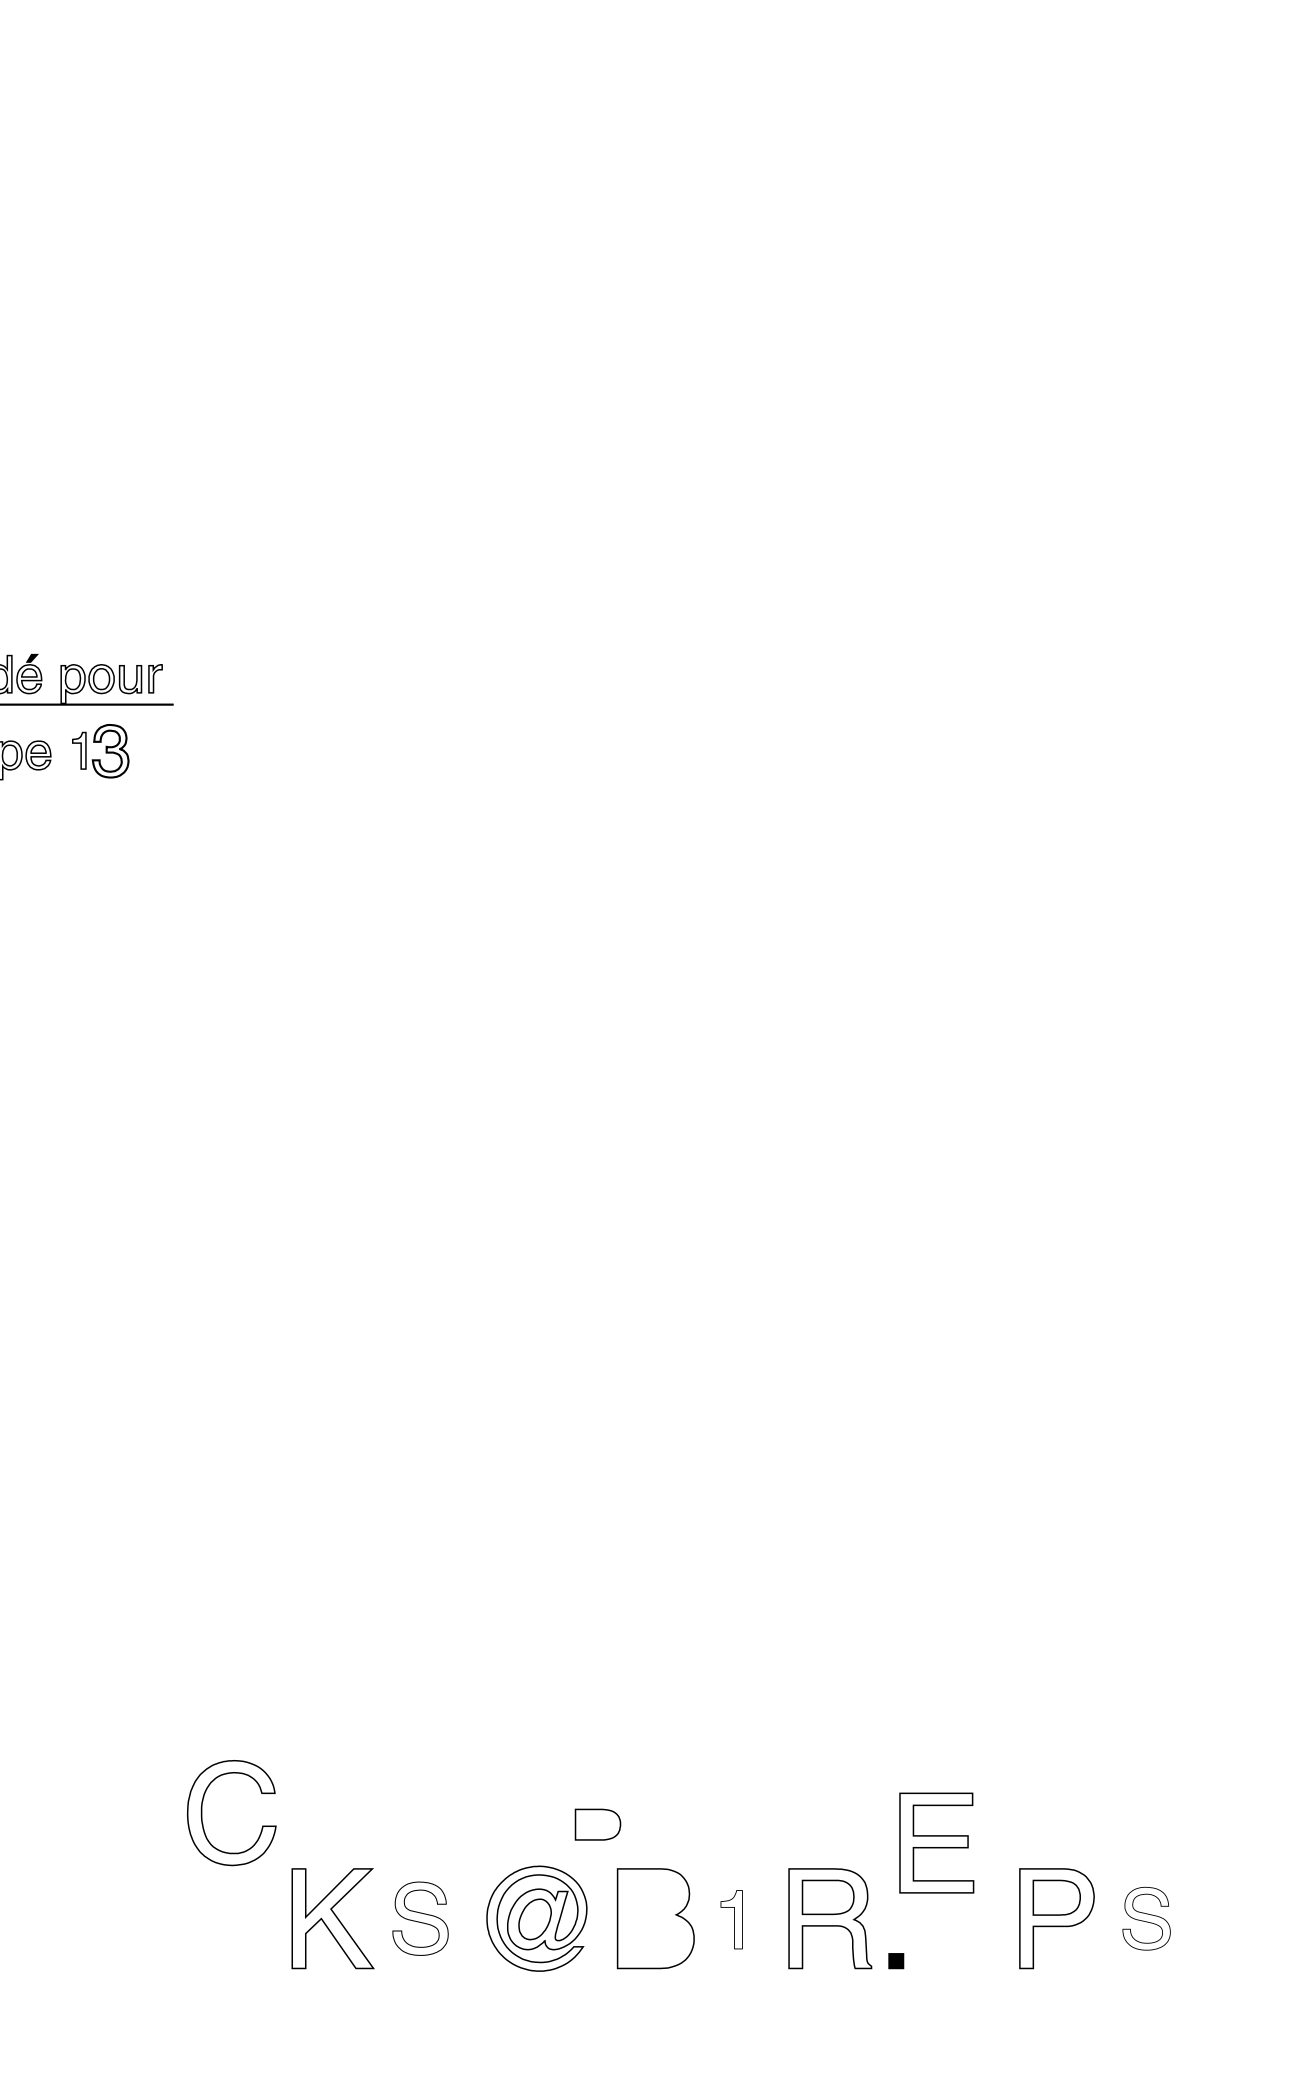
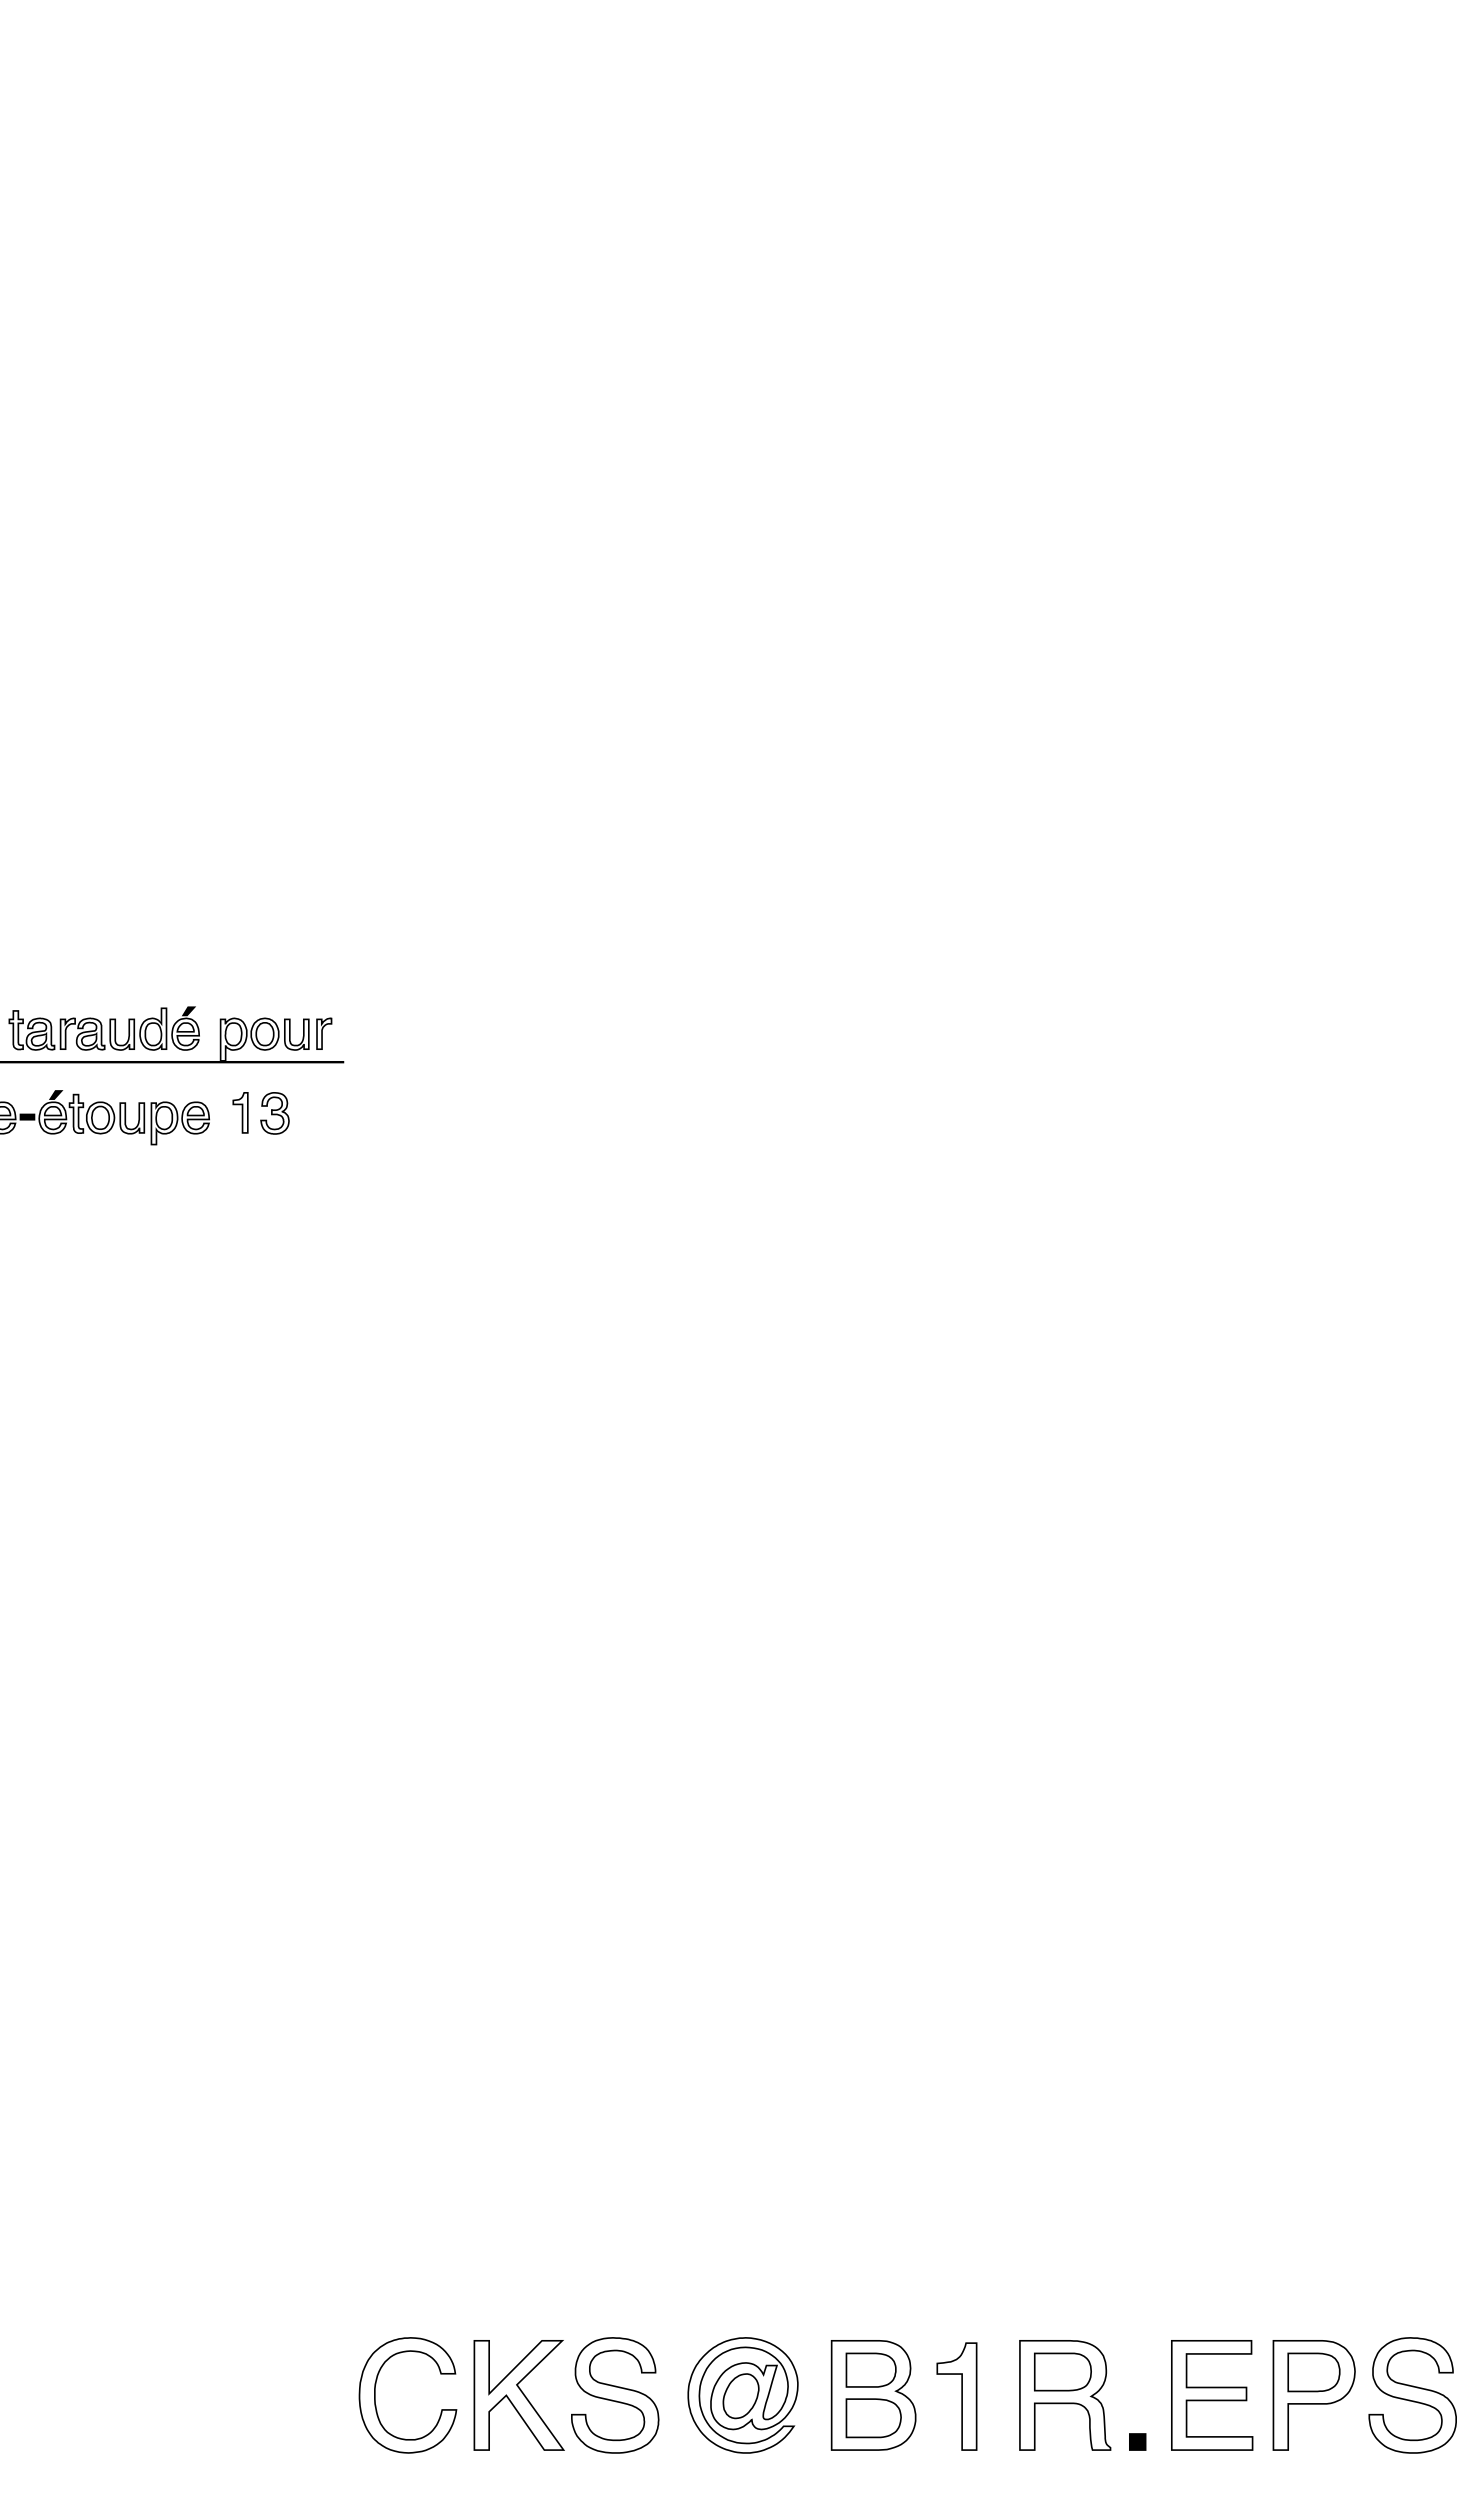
part: (110, 751) -> (274, 1113), size x0.71
part: (202, 1813) -> (375, 2395), moved
part: (597, 1824) -> (870, 2369), moved
part: (937, 1843) -> (1212, 2395), moved
part: (420, 1918) -> (615, 2395), size x1.43
part: (1146, 1918) -> (1412, 2395), size x1.67
part: (731, 1919) -> (956, 2396), size x1.67
part: (655, 1939) -> (873, 2418), added

